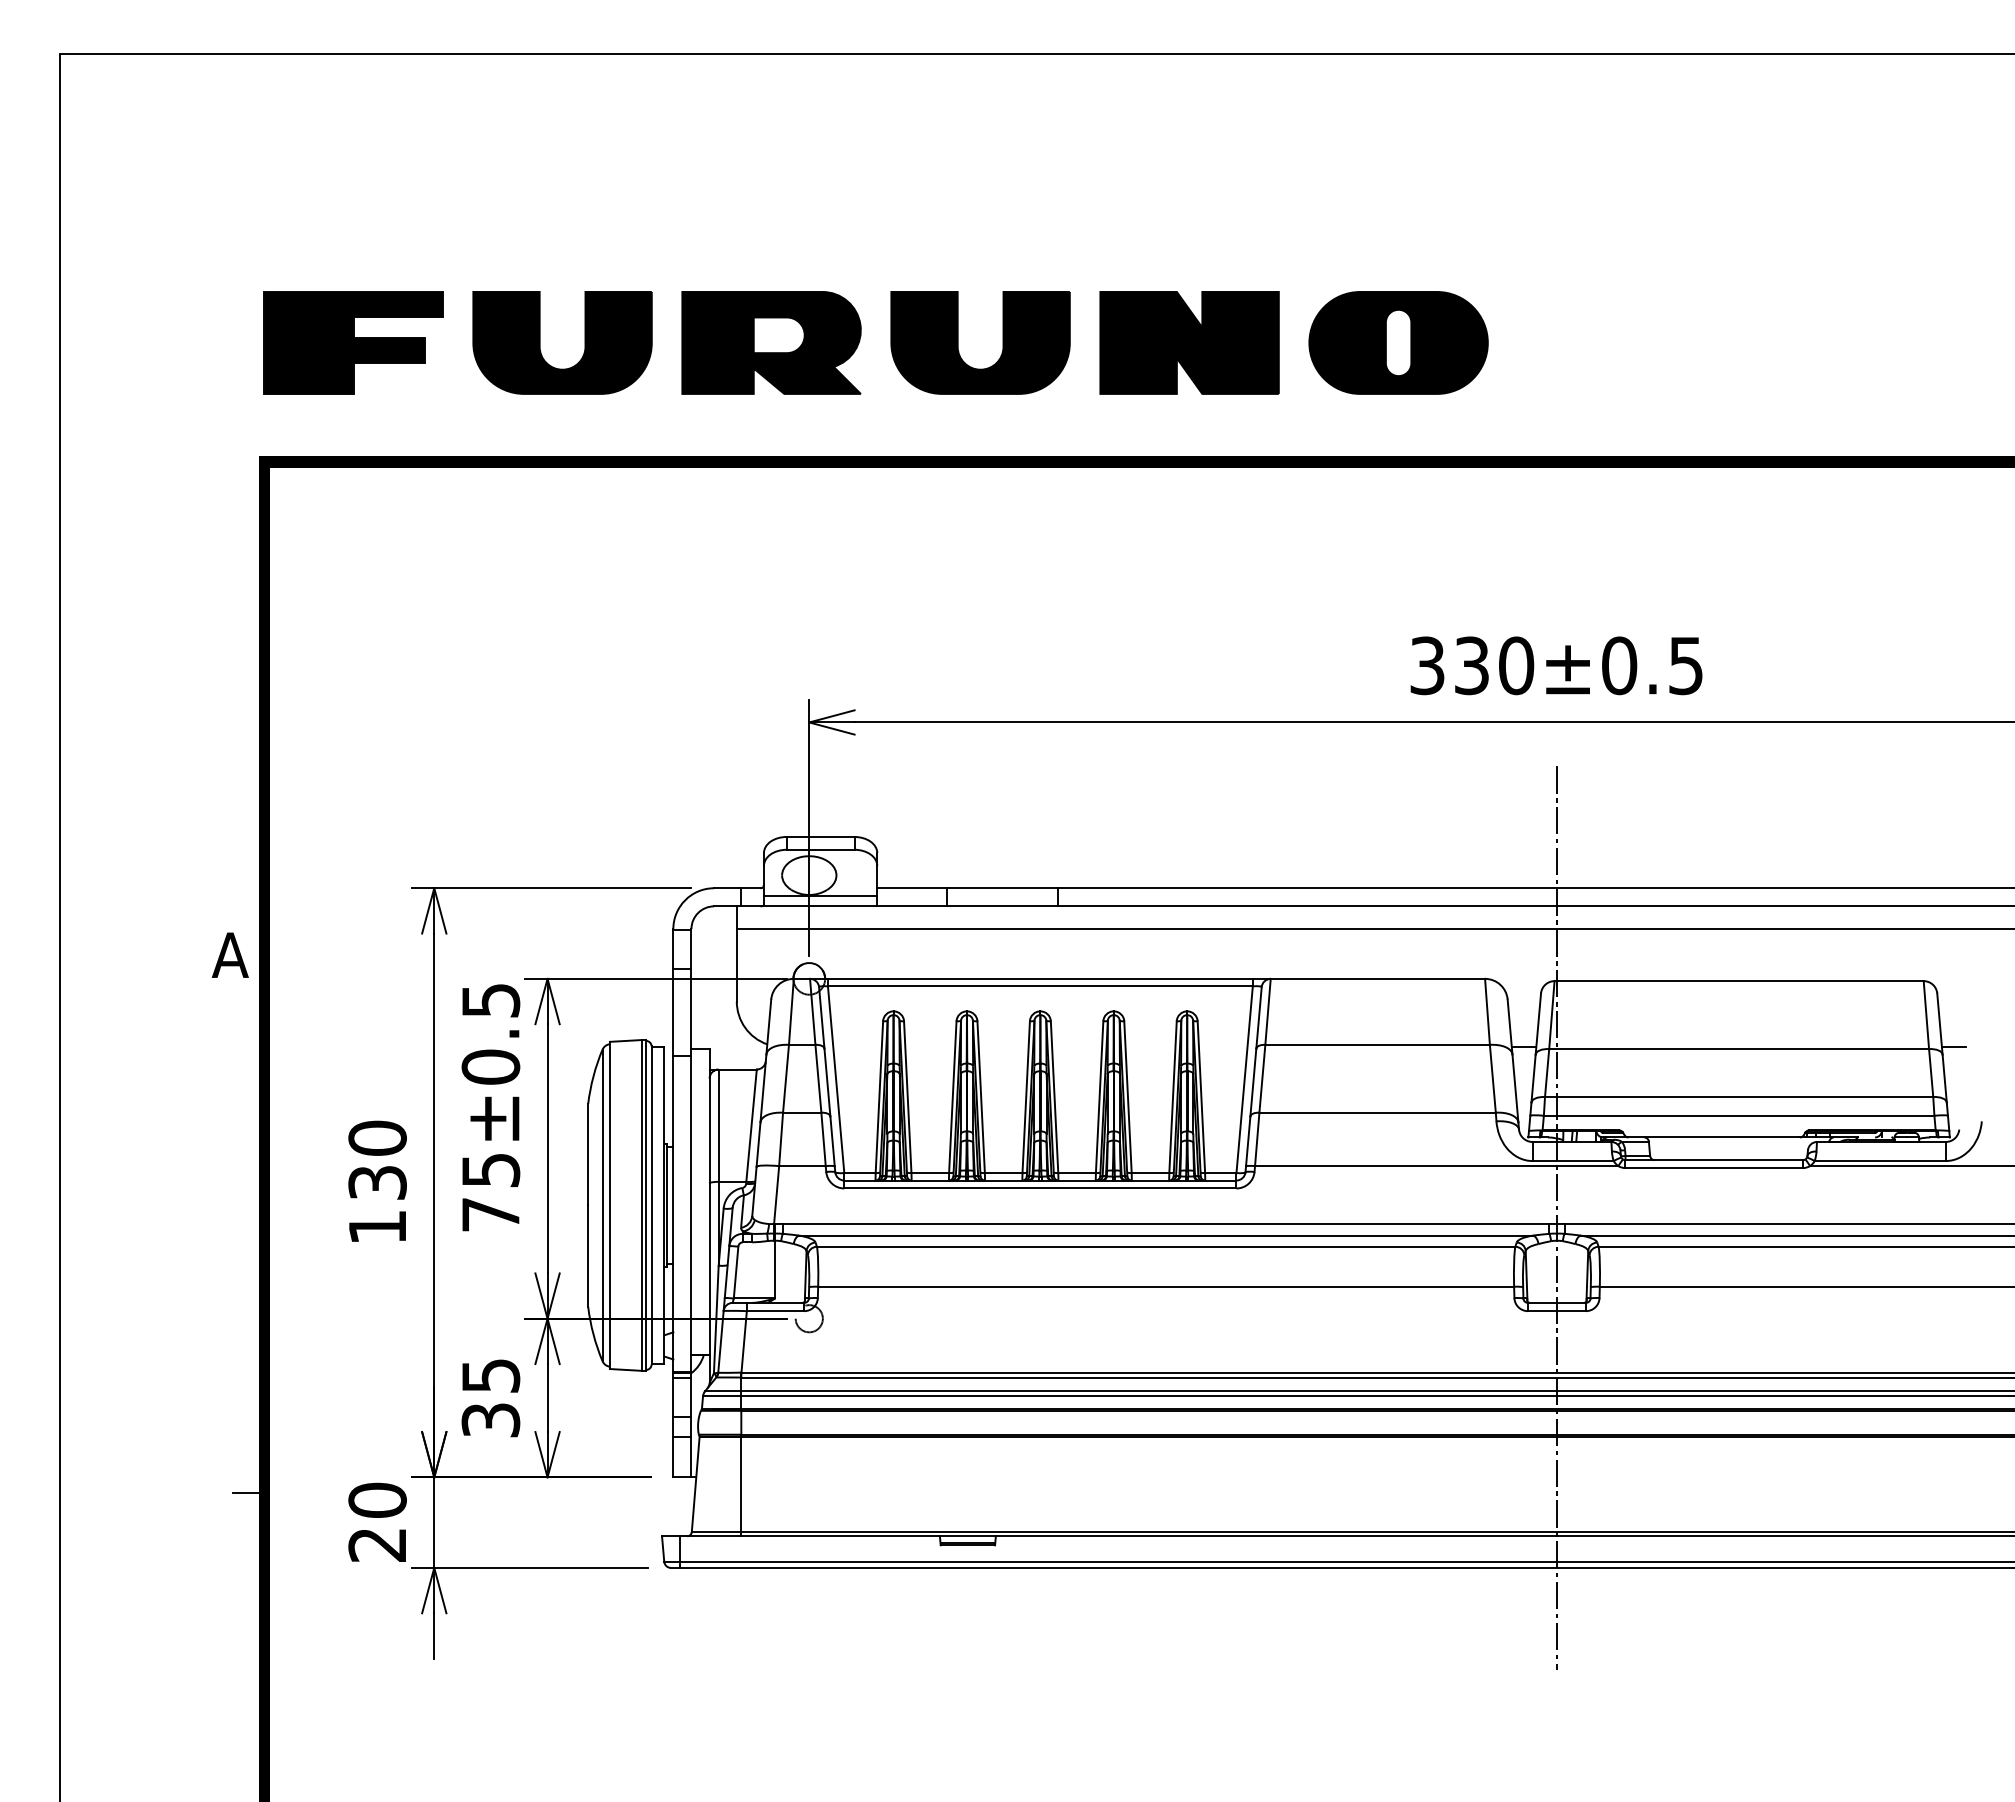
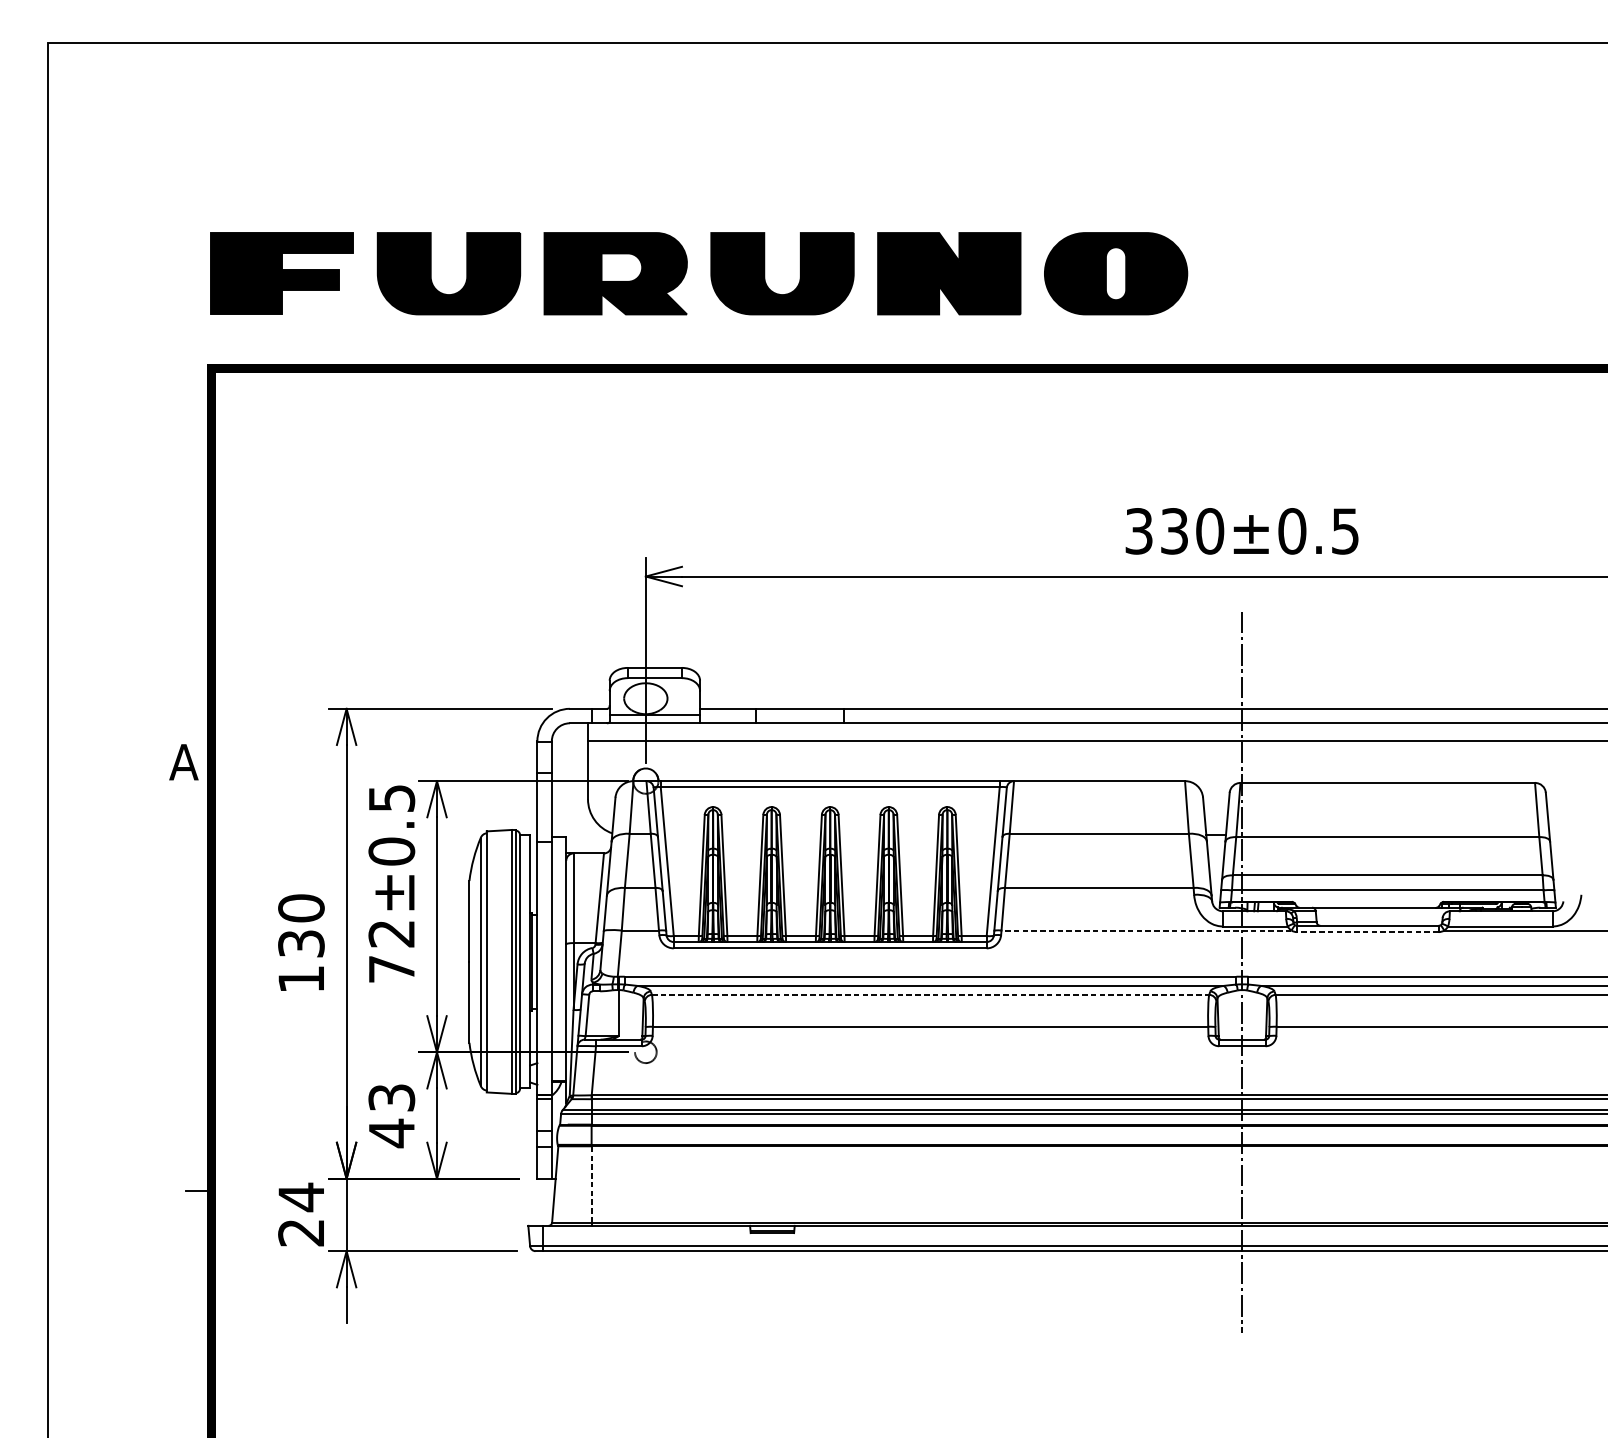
line: (1953, 1046) -> (1558, 835), removed
line: (1436, 1166) -> (1146, 930), solid -> dashed
line: (1714, 1168) -> (1368, 932), solid -> dashed
text: (490, 1170) -> (391, 934), 75±0.5 -> 72±0.5
line: (1166, 1246) -> (930, 994), solid -> dashed
text: (490, 1399) -> (391, 1116), 35 -> 43
line: (741, 1484) -> (591, 1184), solid -> dashed
text: (377, 1500) -> (301, 1197), 20 -> 24

